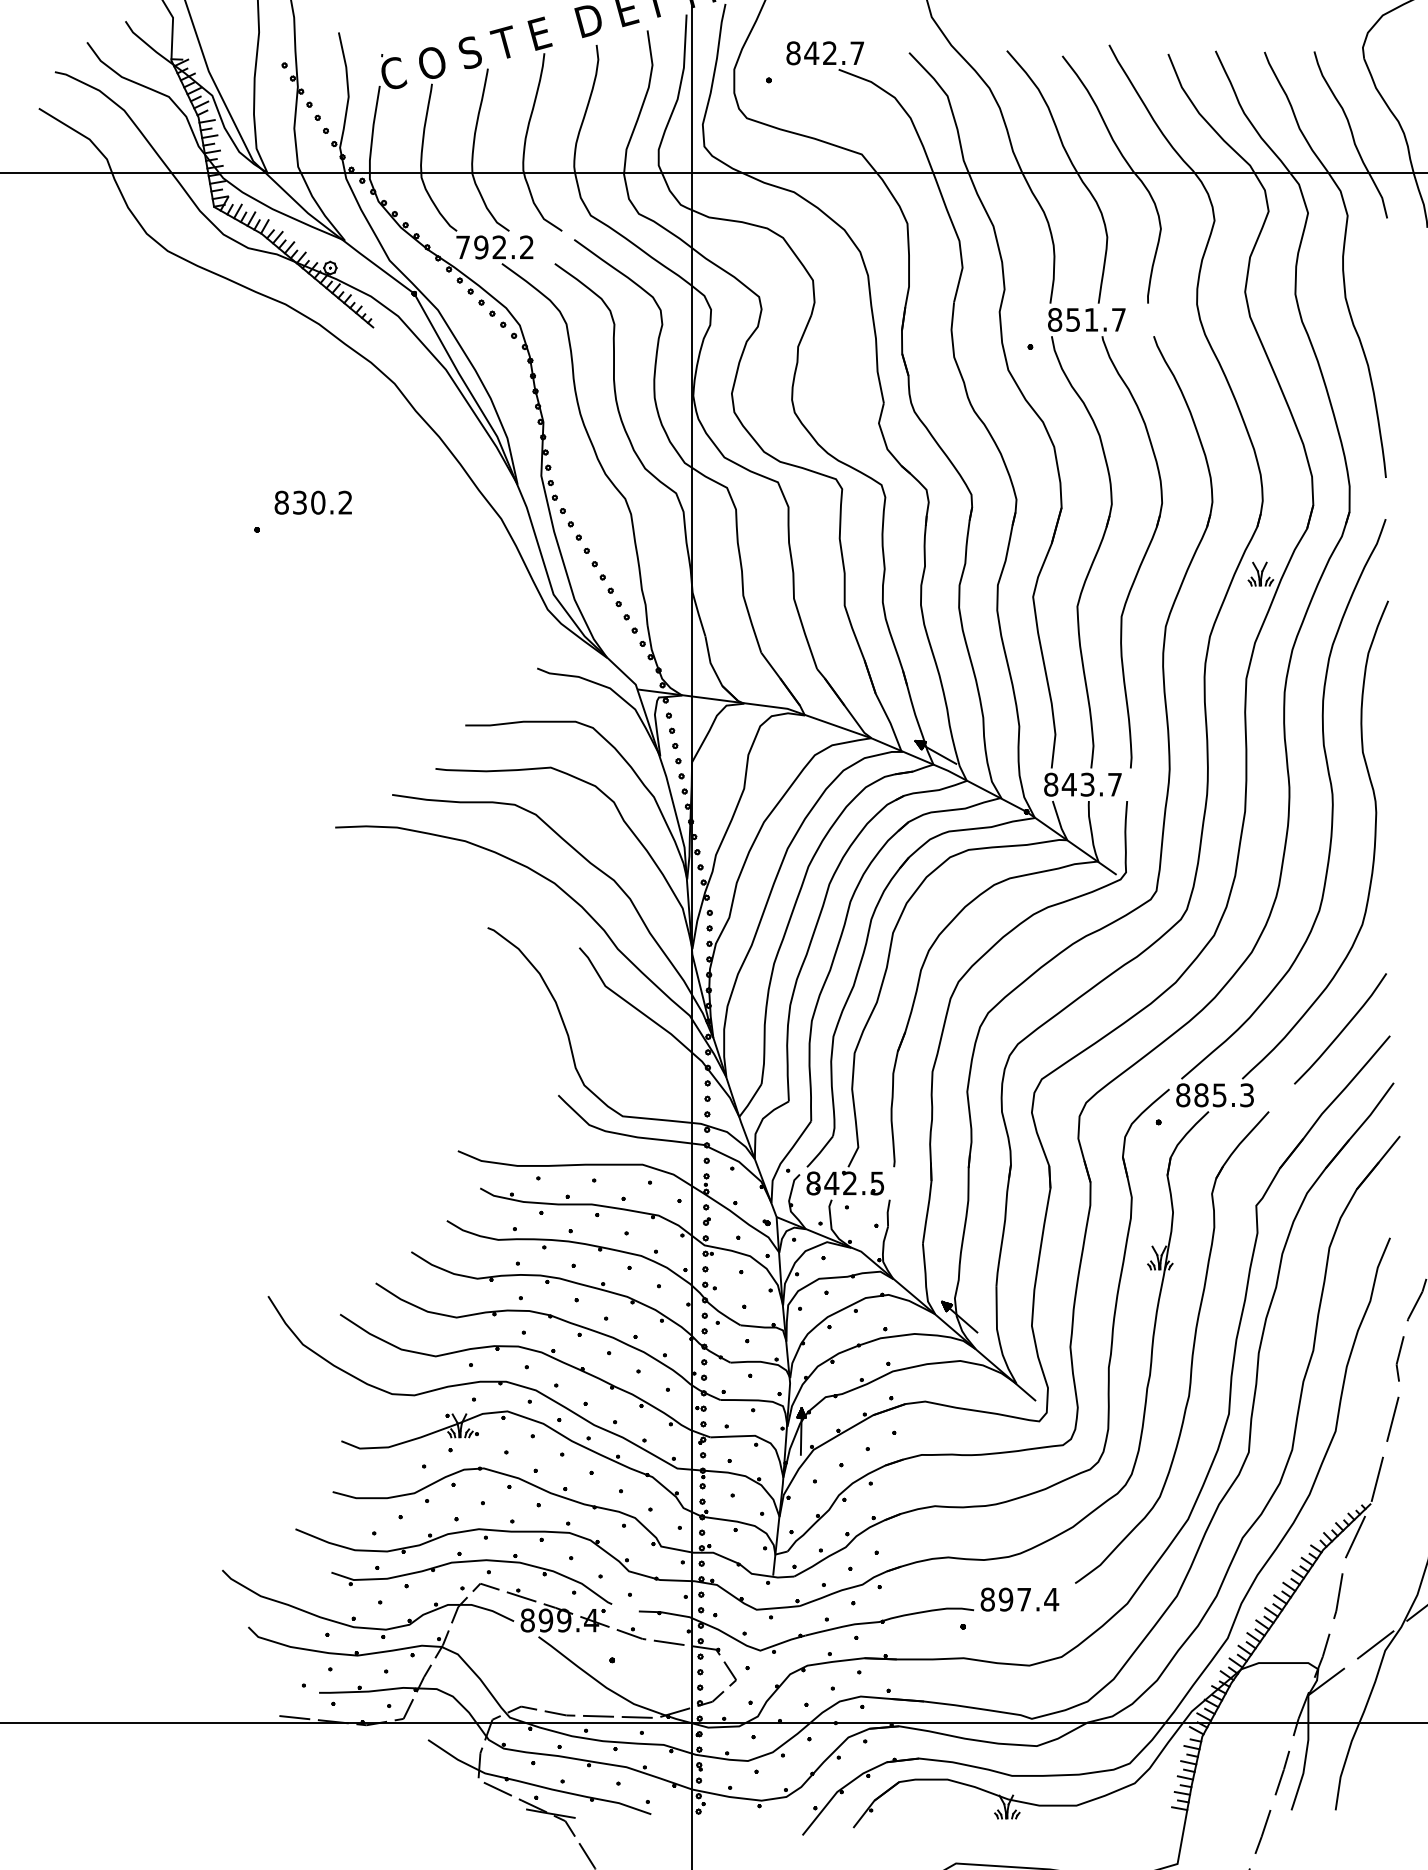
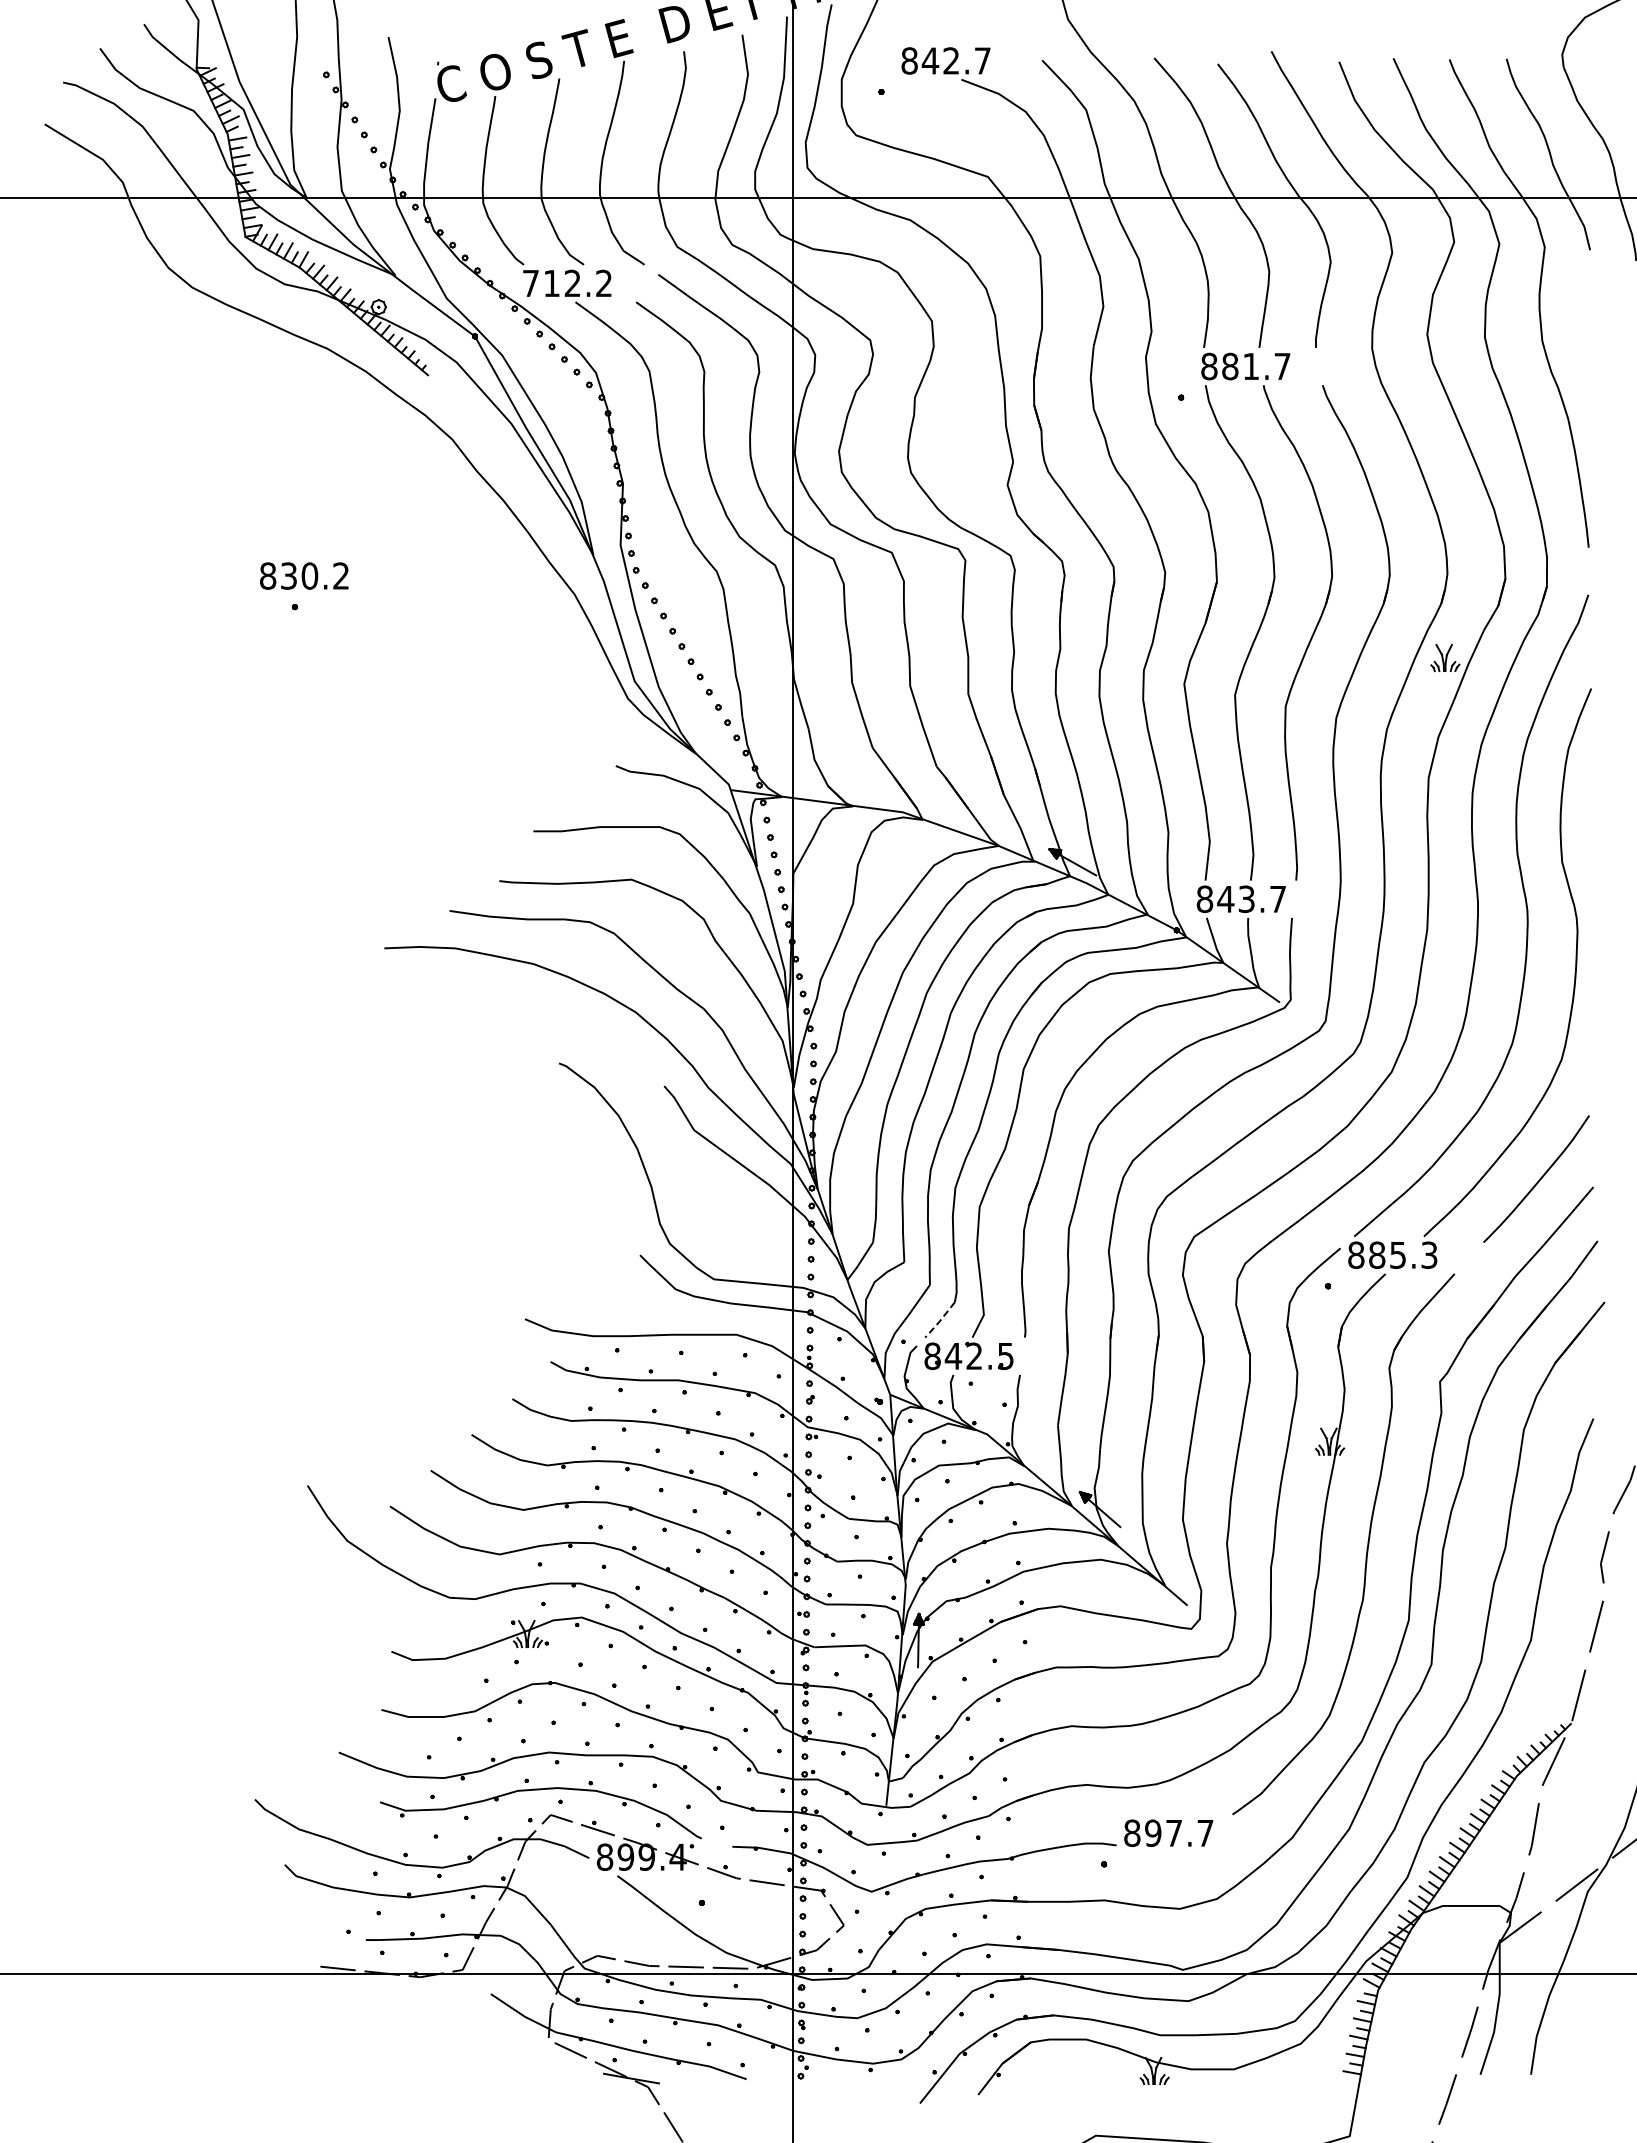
text: (481, 247) -> (551, 283), 792.2 -> 712.2
text: (1073, 319) -> (1230, 366), 851.7 -> 881.7
text: (313, 502) -> (304, 575), moved
line: (819, 1153) -> (939, 1321), solid -> dashed
text: (1051, 1599) -> (1205, 1833), 897.4 -> 897.7

